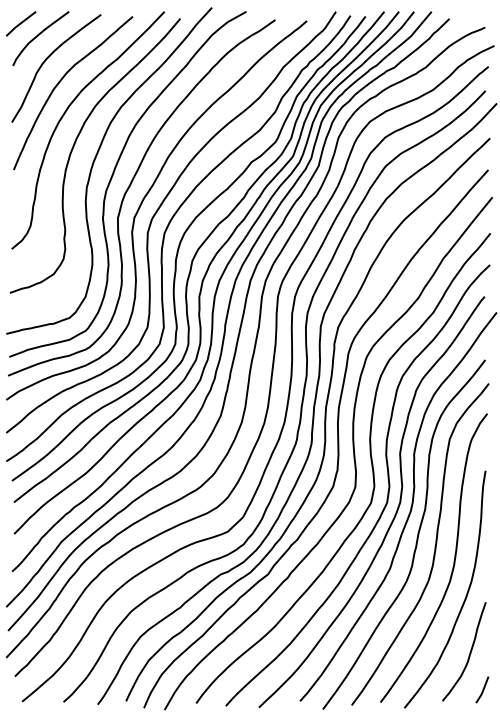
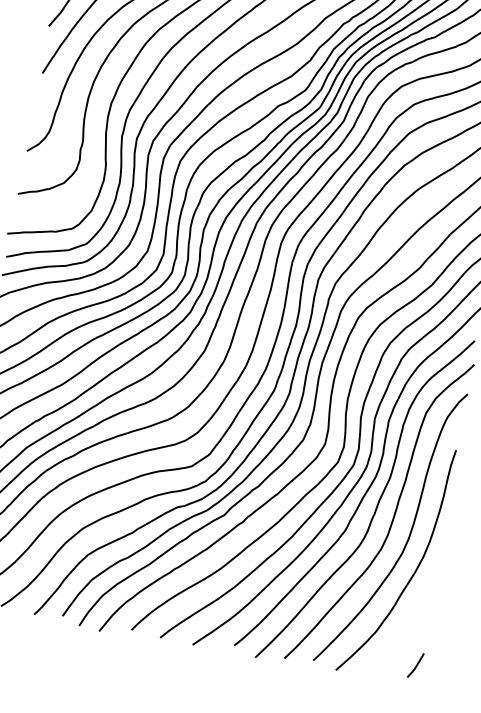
curve: (469, 652) -> (409, 626), removed

